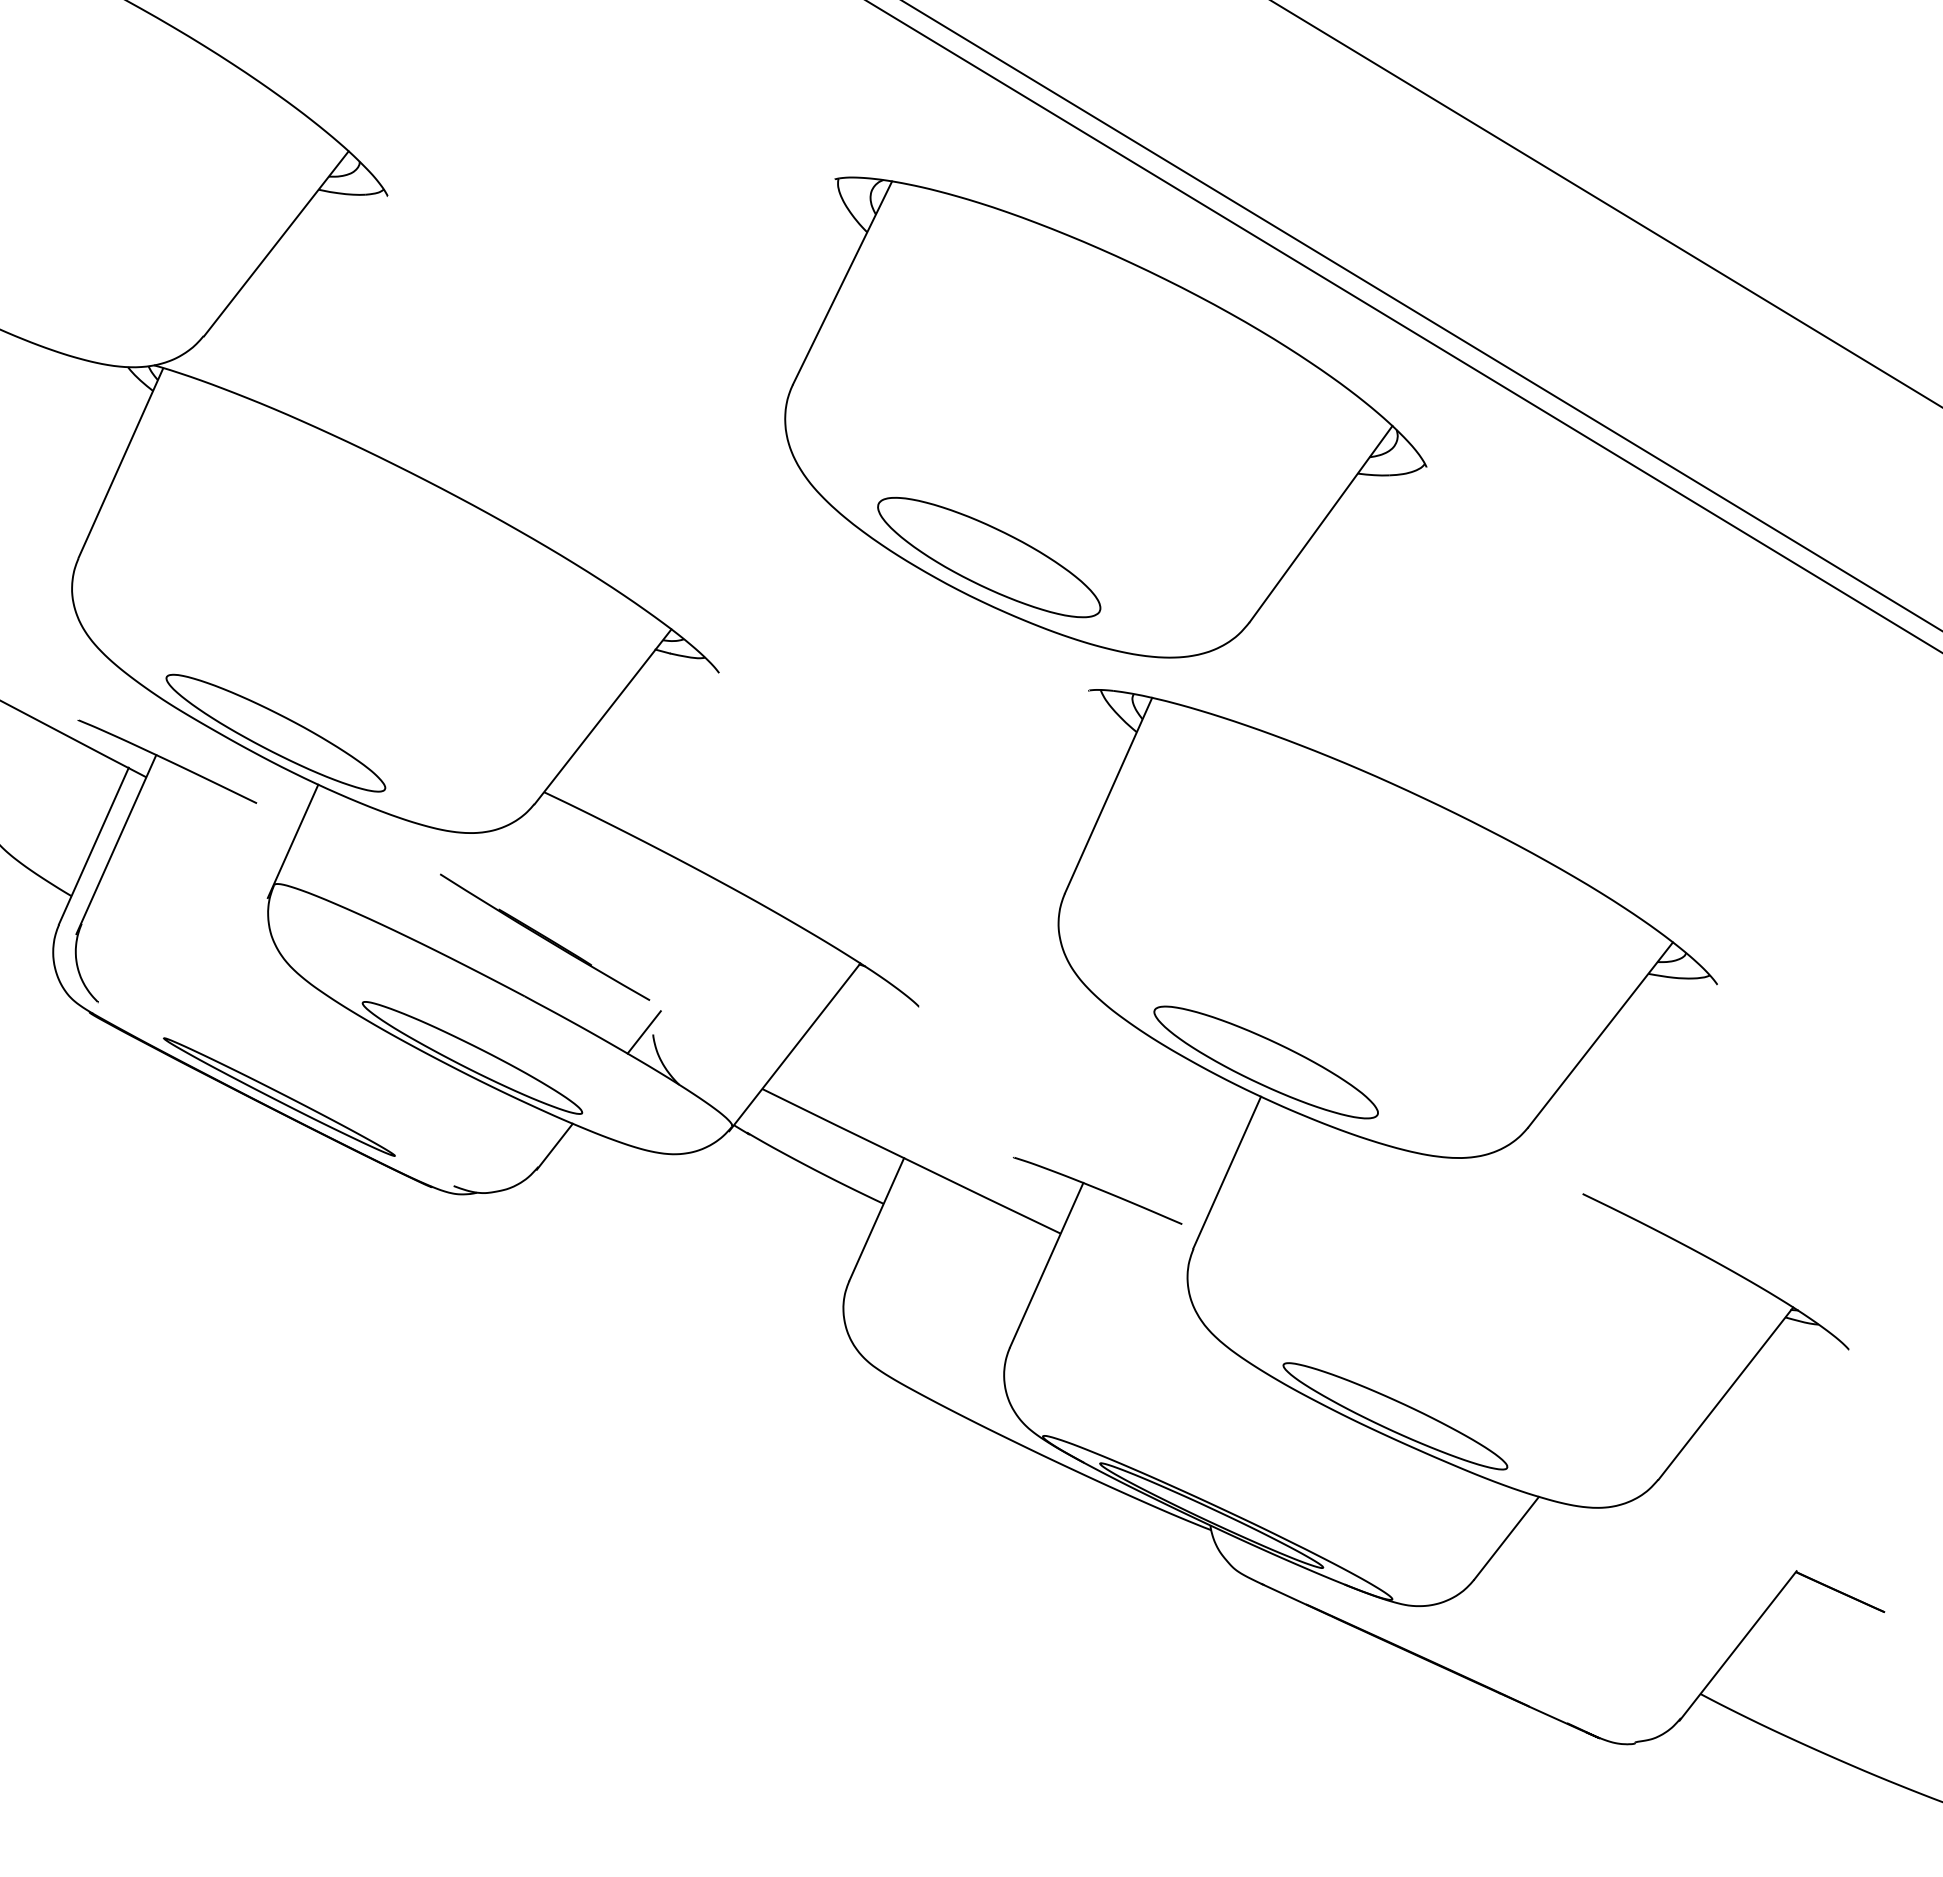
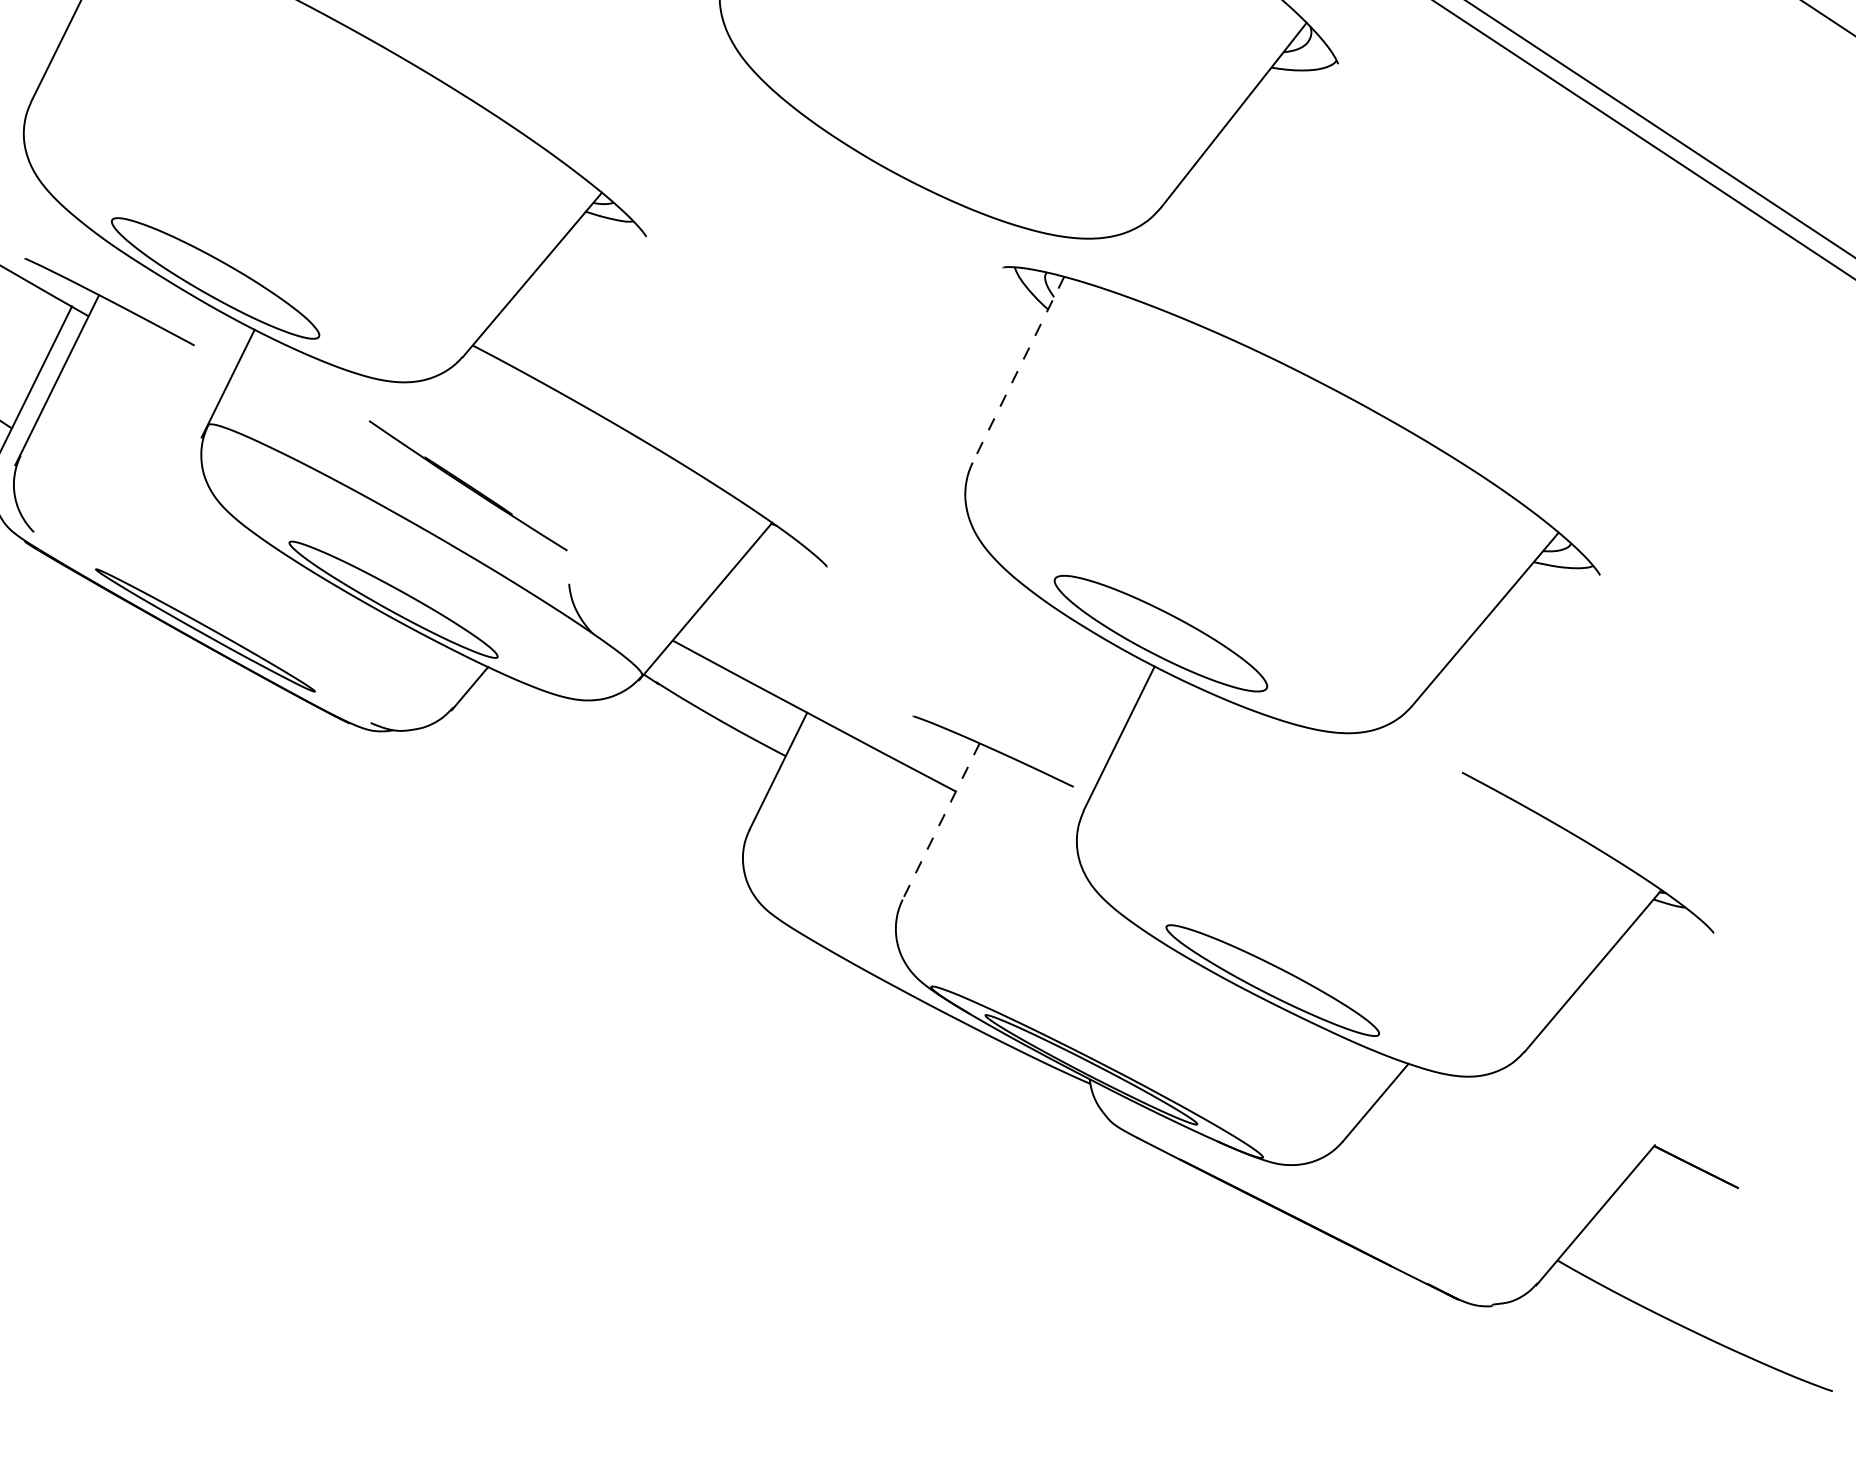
part: (989, 557) -> (912, 135), removed
line: (1108, 796) -> (1018, 370), solid -> dashed
line: (643, 1032) -> (559, 581), removed
line: (1046, 1265) -> (940, 821), solid -> dashed

